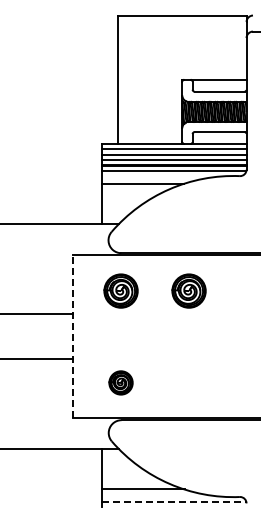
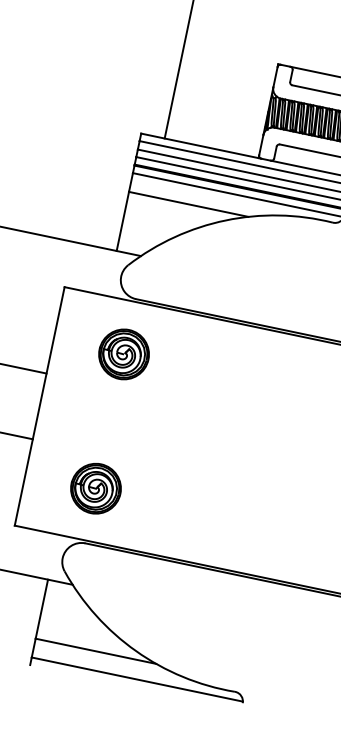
part: (188, 290) -> (222, 374), removed
line: (72, 336) -> (39, 405), dashed -> solid
part: (120, 382) -> (95, 487), size x1.43
line: (174, 502) -> (137, 679), dashed -> solid

